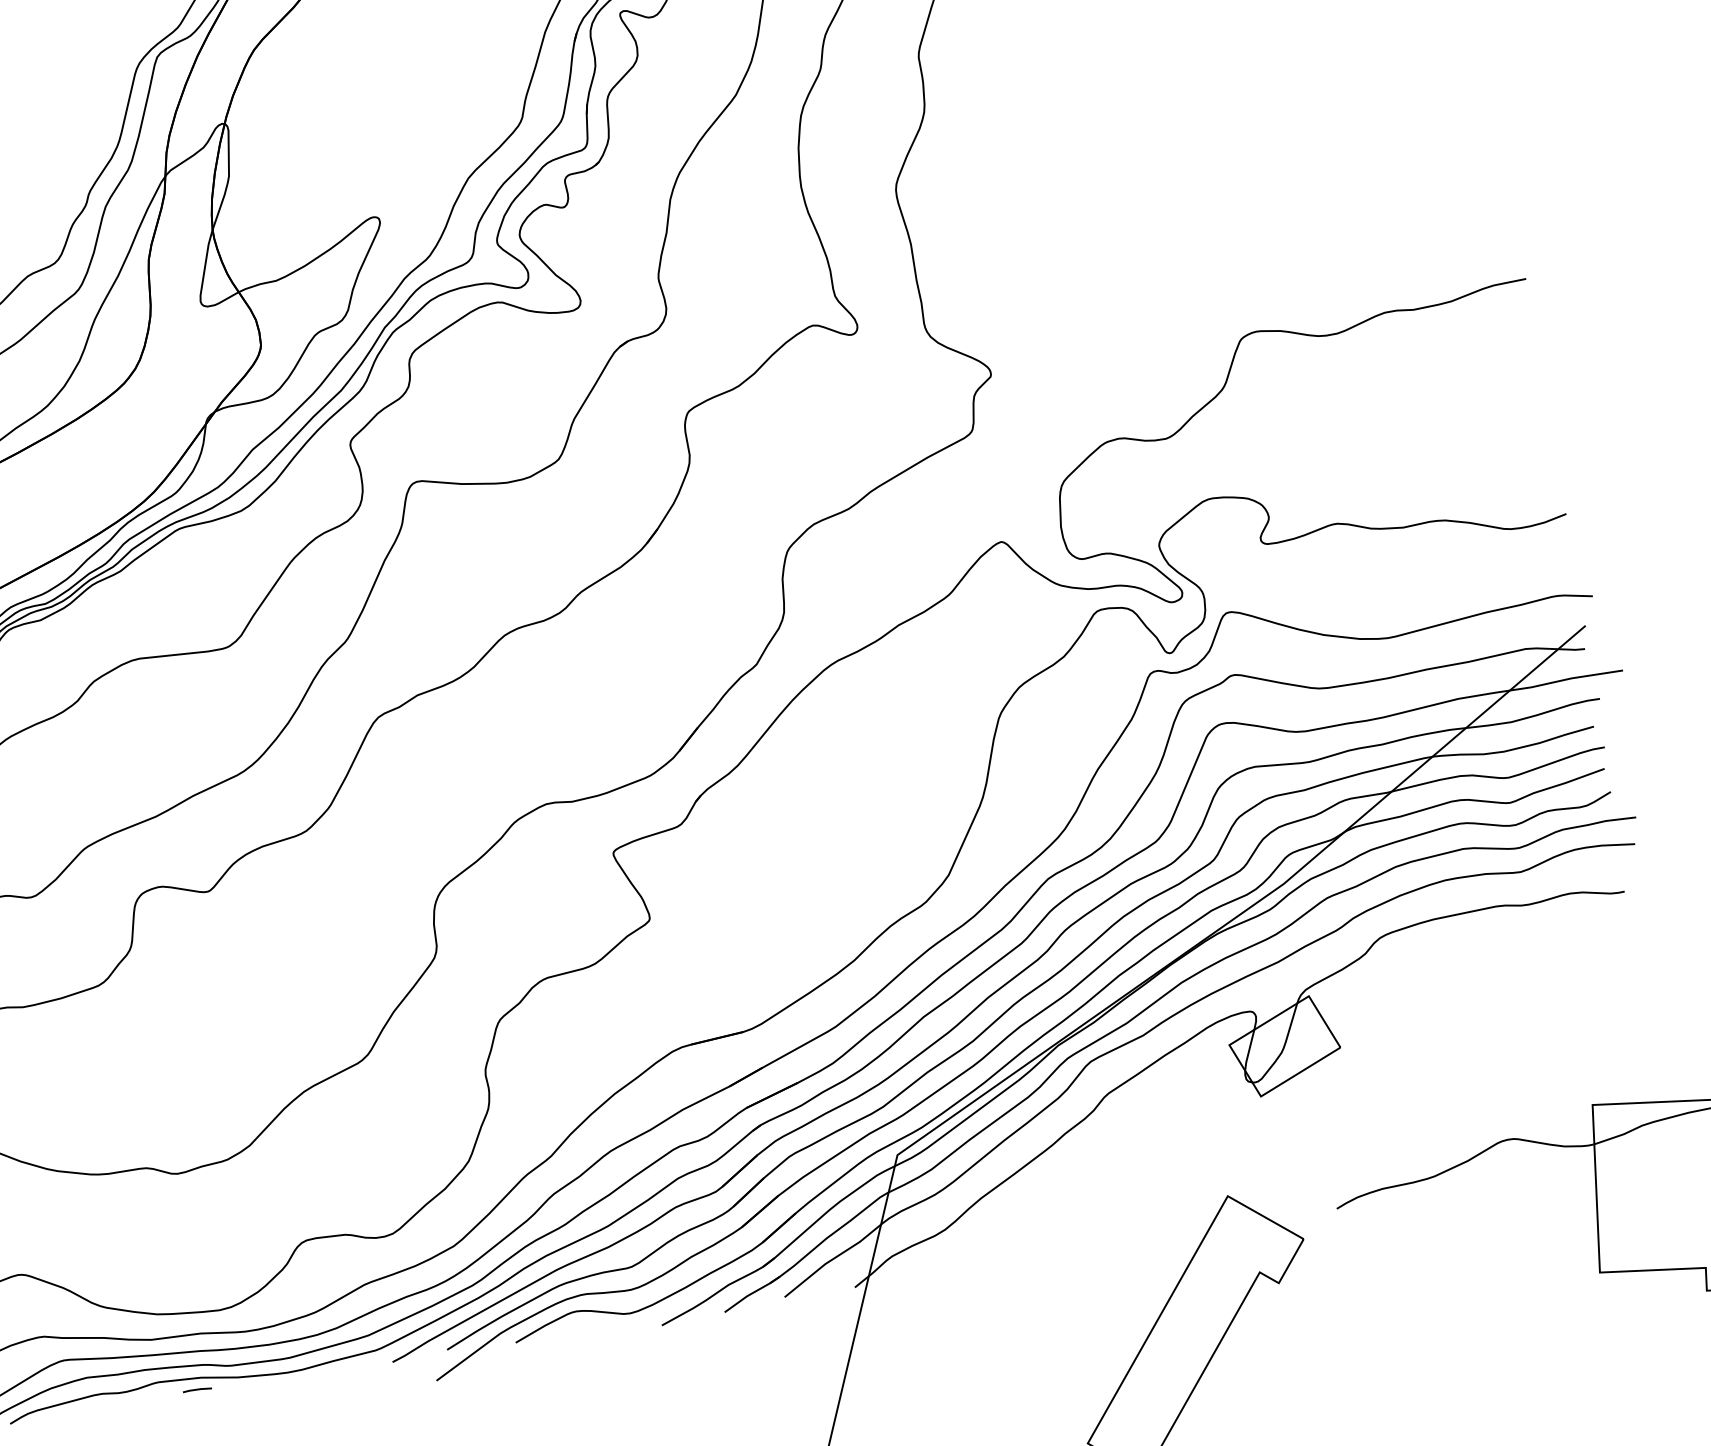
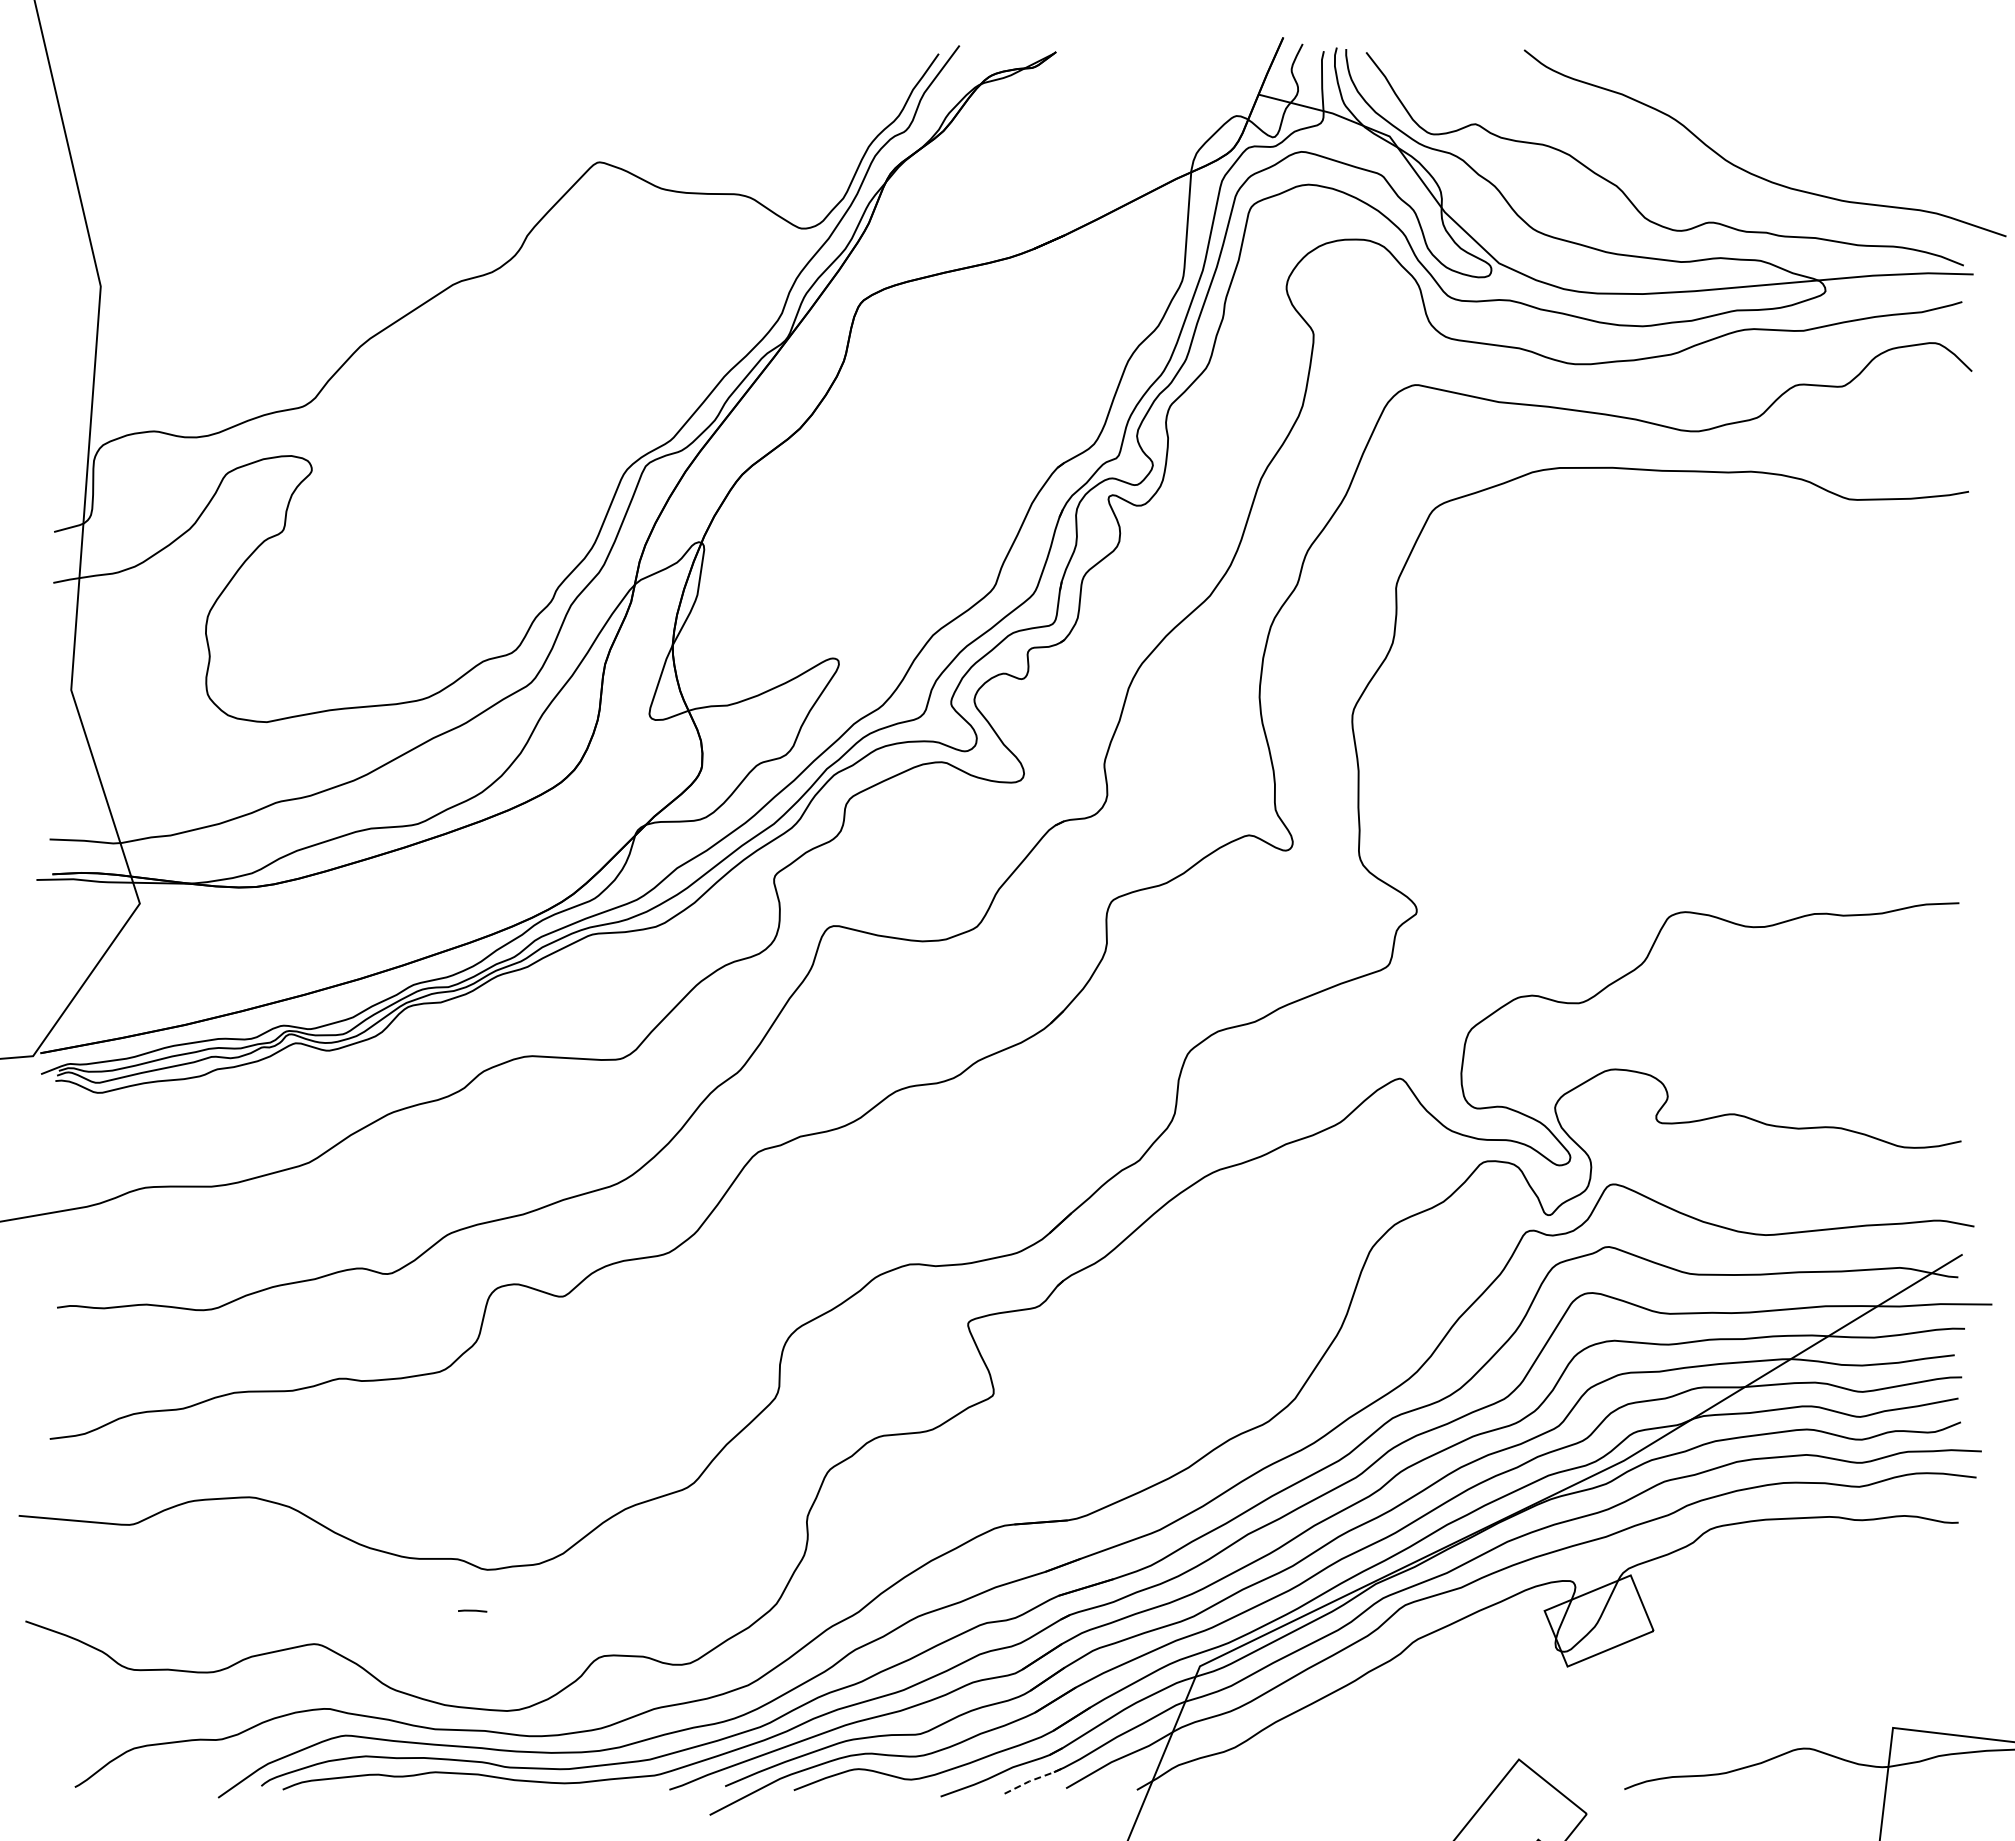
line: (751, 1293) -> (1034, 1779), solid -> dashed
line: (197, 1389) -> (472, 1610), moved

